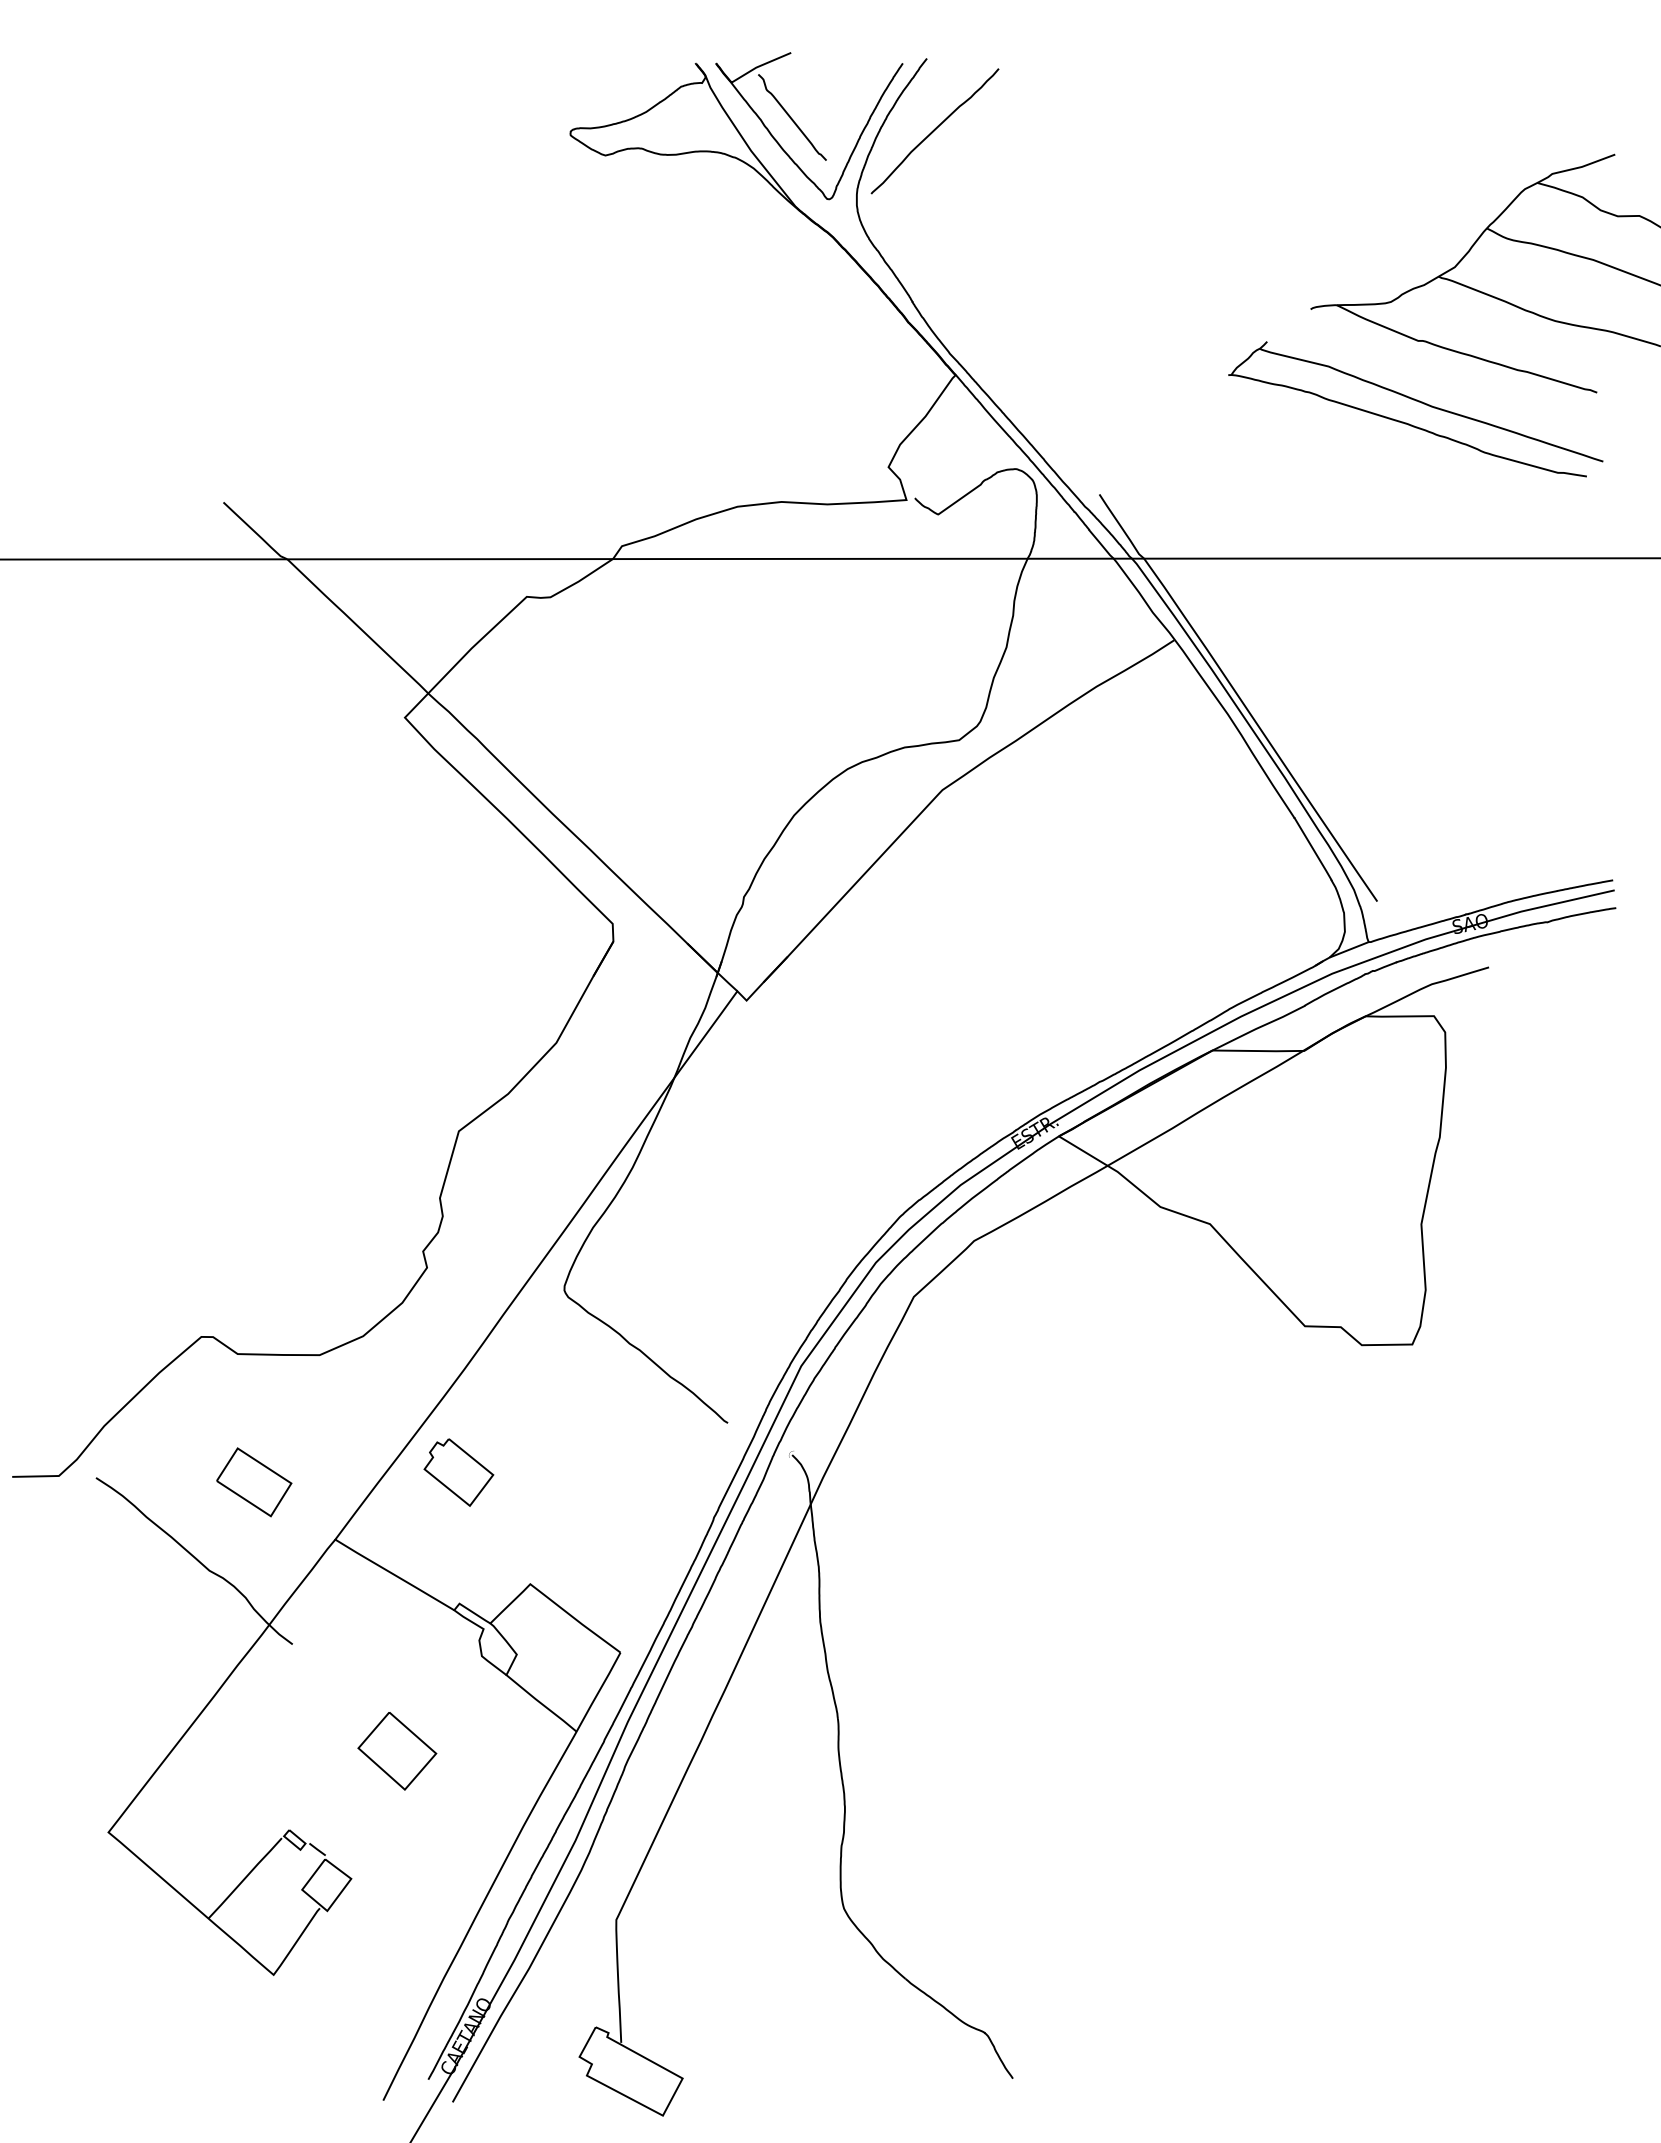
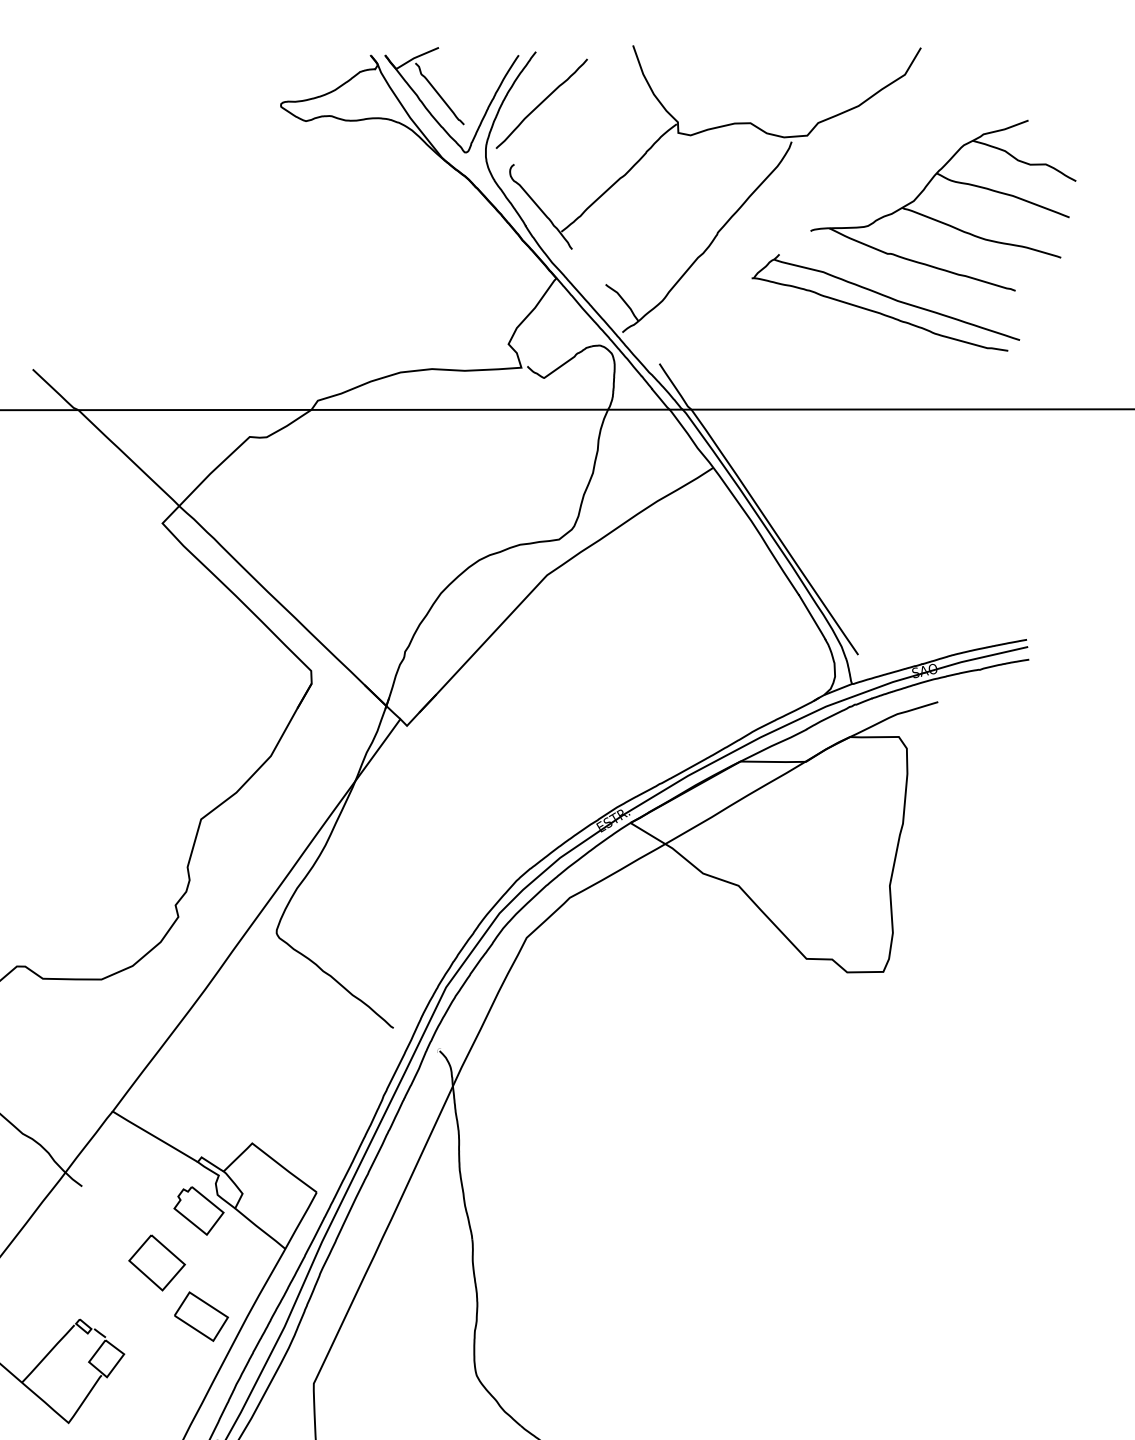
part: (1210, 276) -> (738, 207), added
part: (458, 1472) -> (198, 1210), moved
part: (254, 1482) -> (201, 1316), moved

